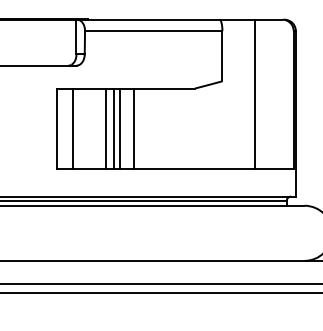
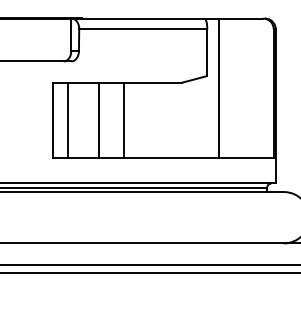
line: (255, 94) -> (219, 88), moved
line: (113, 128) -> (105, 120), removed
line: (119, 128) -> (111, 120), removed

